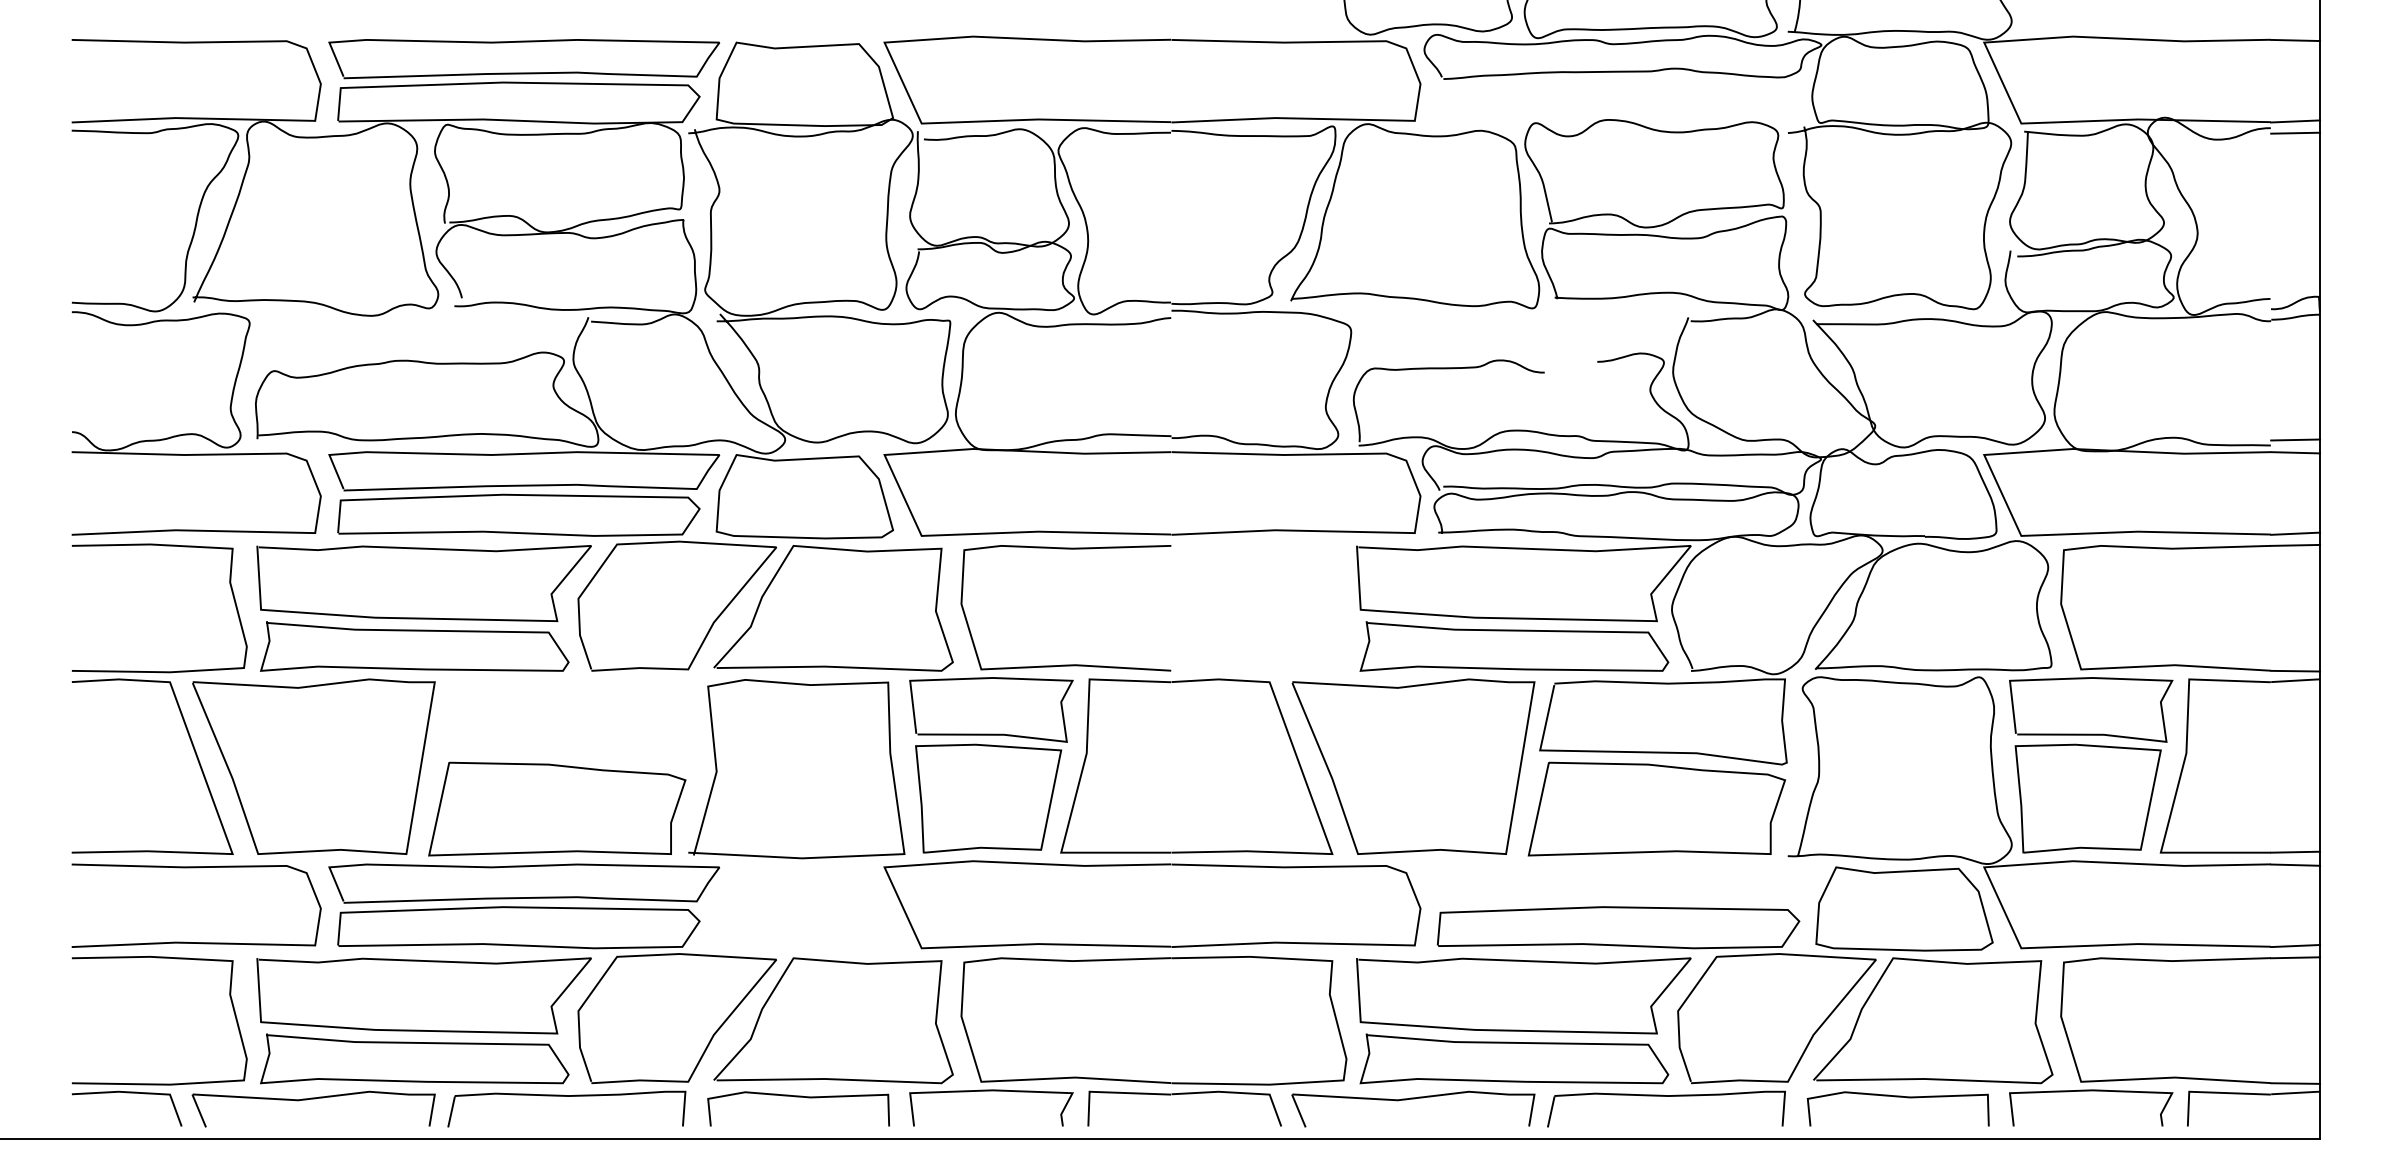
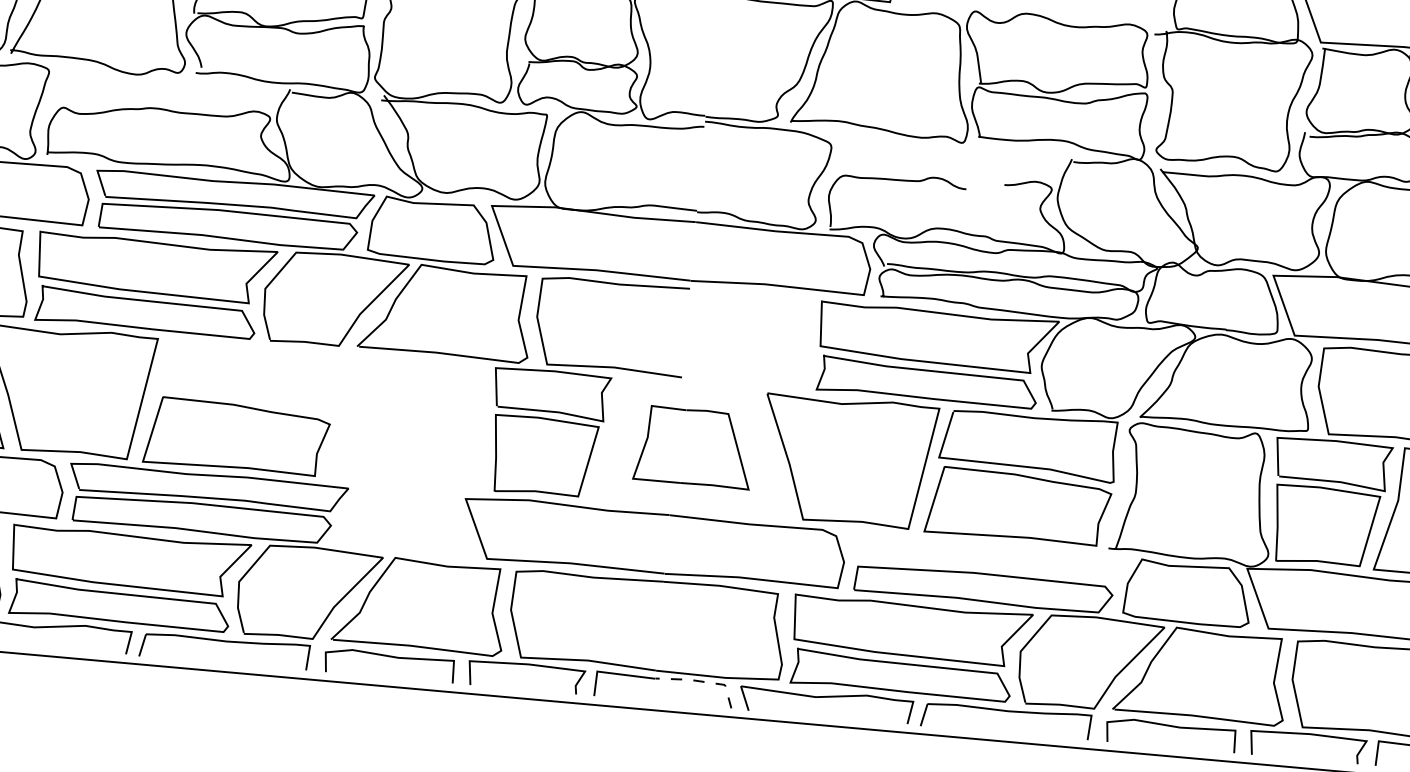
part: (1196, 766) -> (693, 447), size x0.6
curve: (717, 769) -> (353, 418), removed
line: (1237, 1092) -> (702, 681), solid -> dashed

